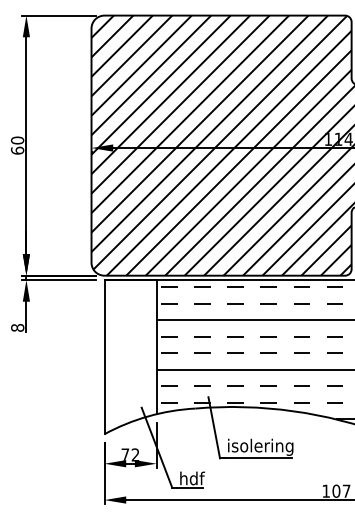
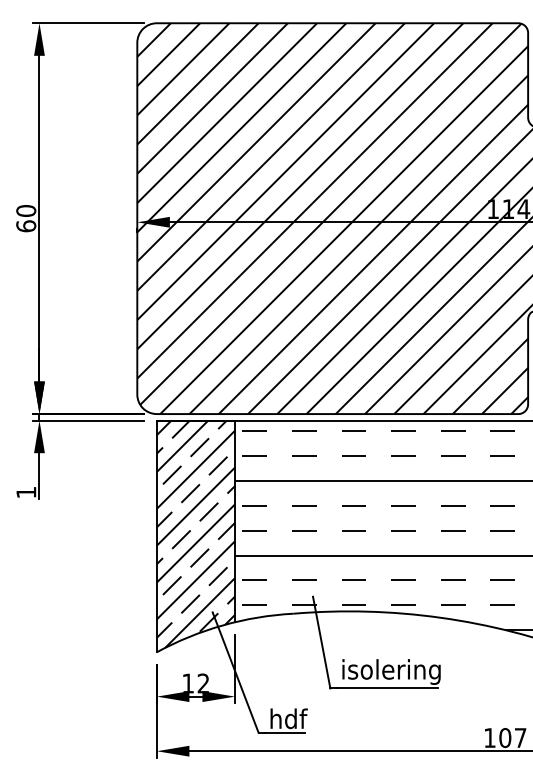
text: (17, 327) -> (26, 491), 8 -> 1
hatch: (130, 355) -> (195, 533), added
text: (125, 454) -> (188, 682), 72 -> 12

